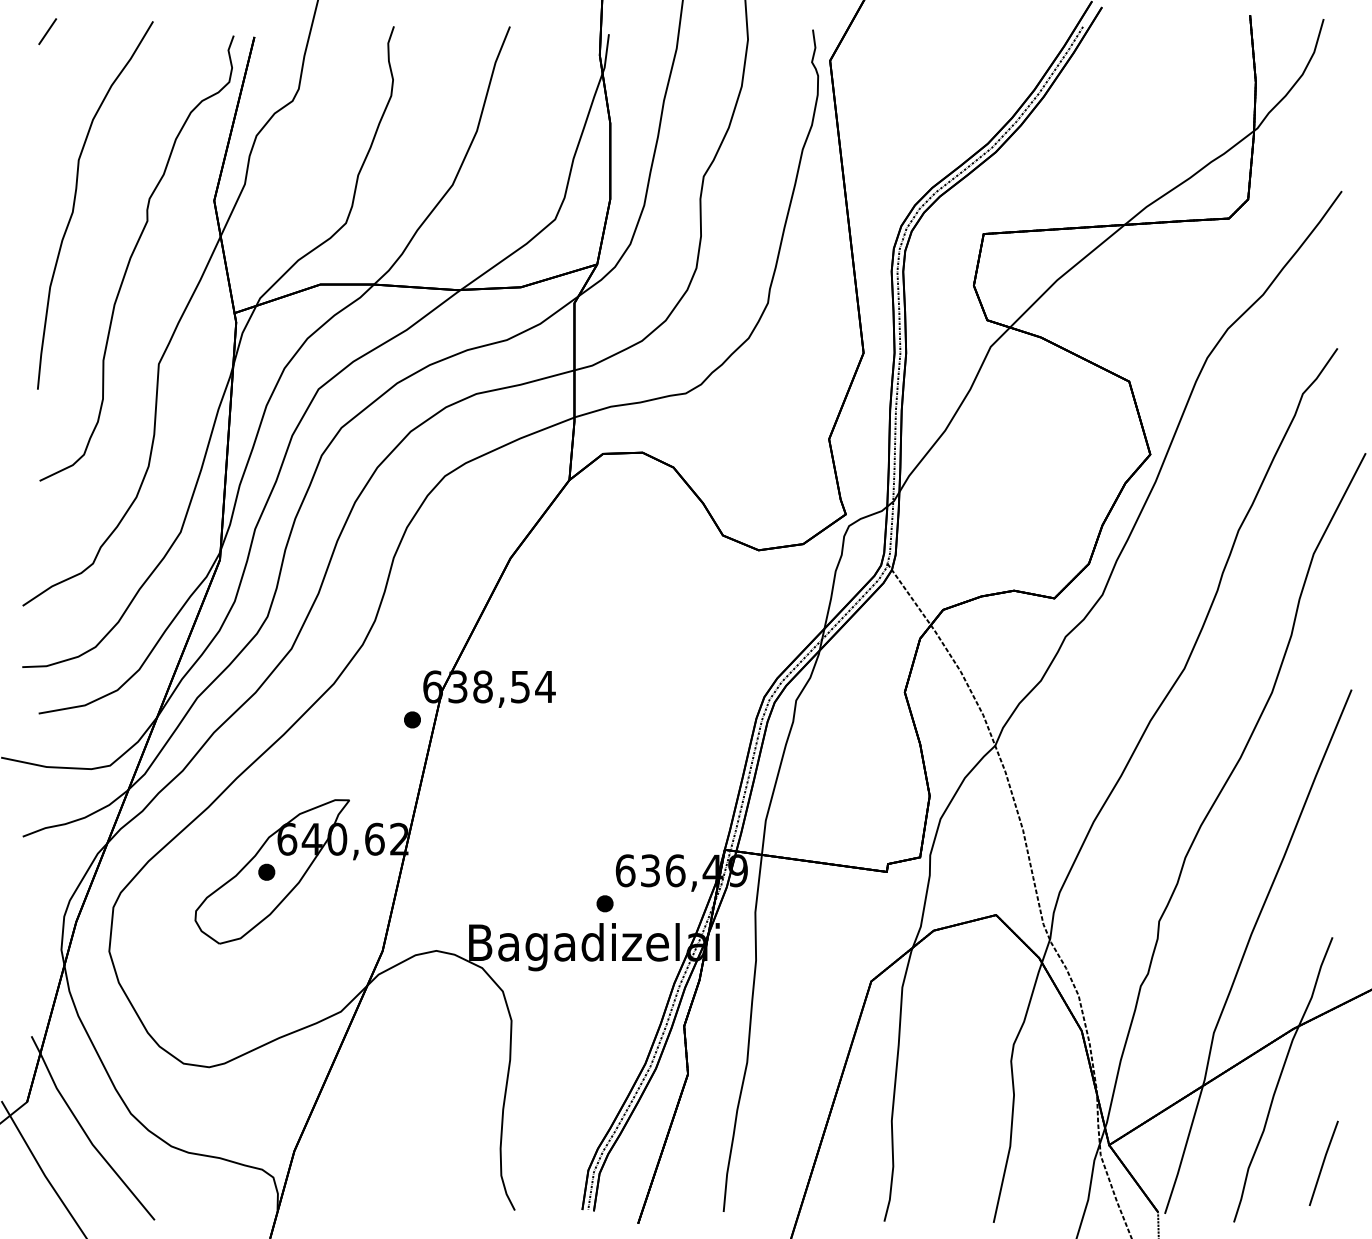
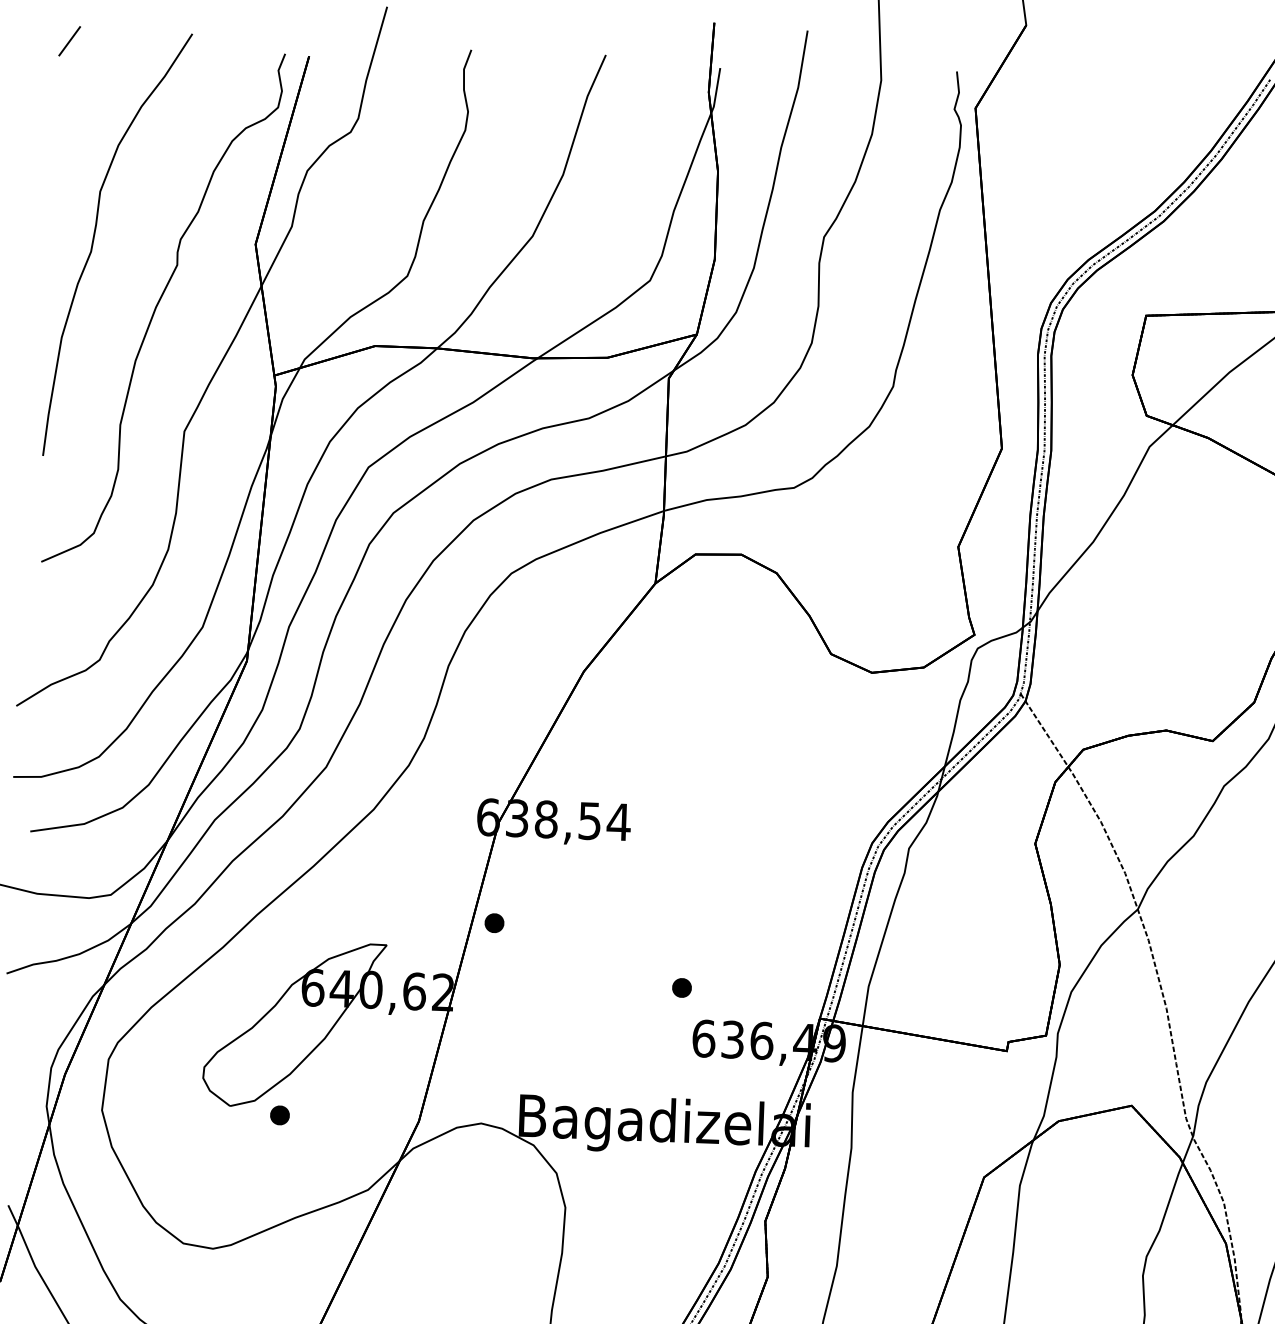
part: (412, 719) -> (494, 922), moved
part: (266, 871) -> (279, 1114), moved
part: (604, 903) -> (681, 987), moved

